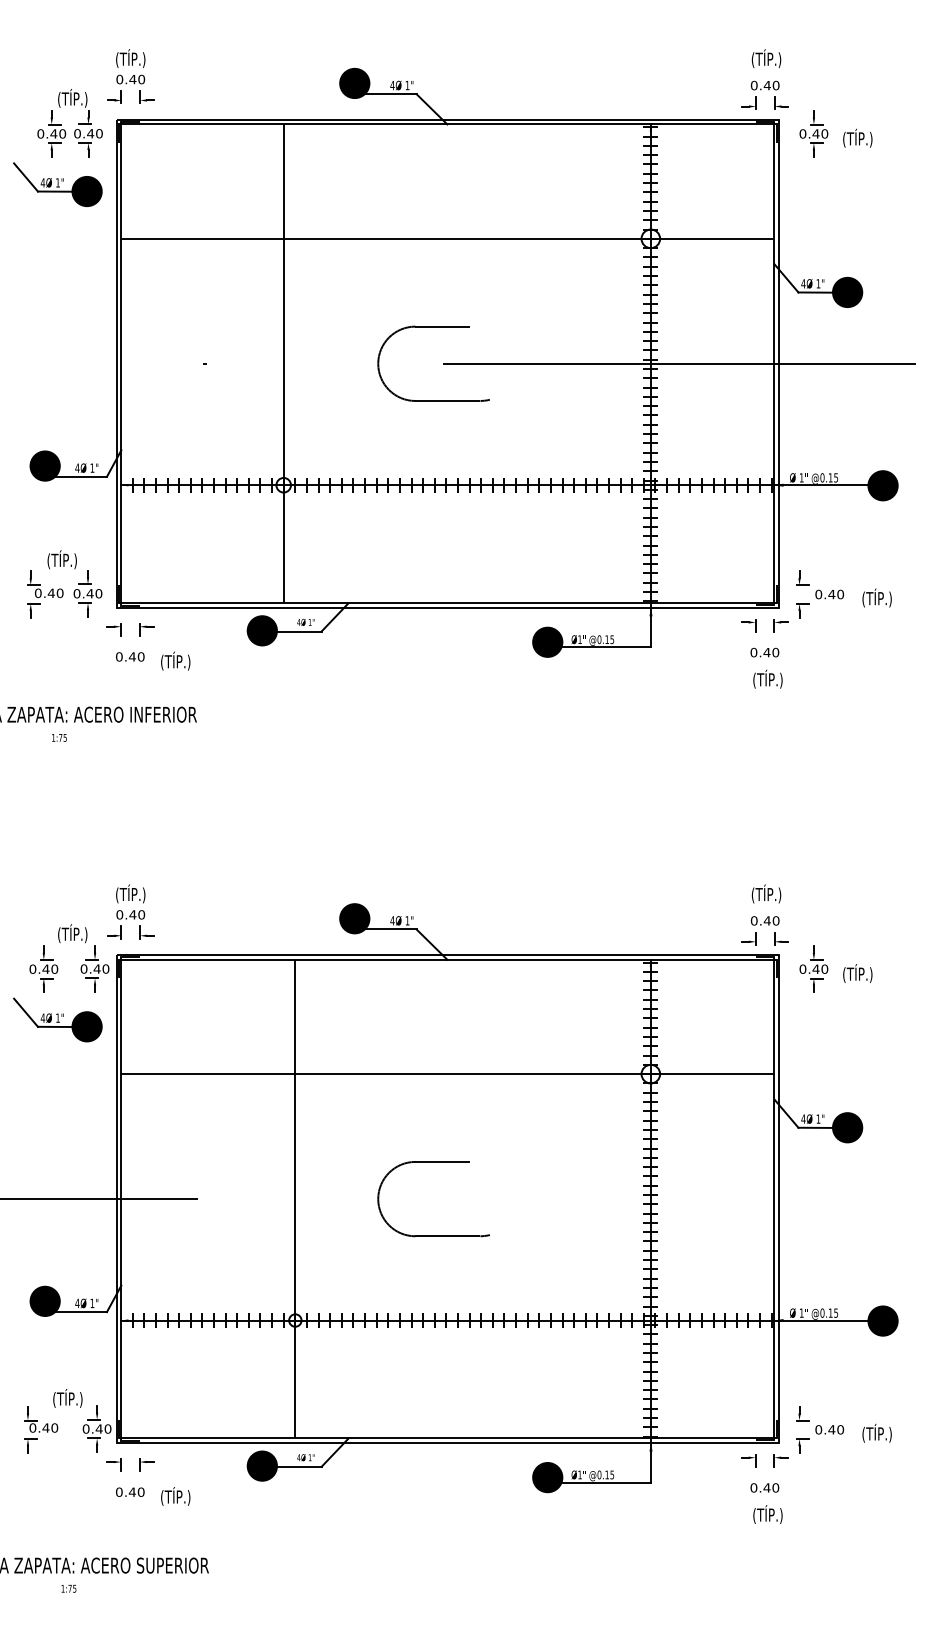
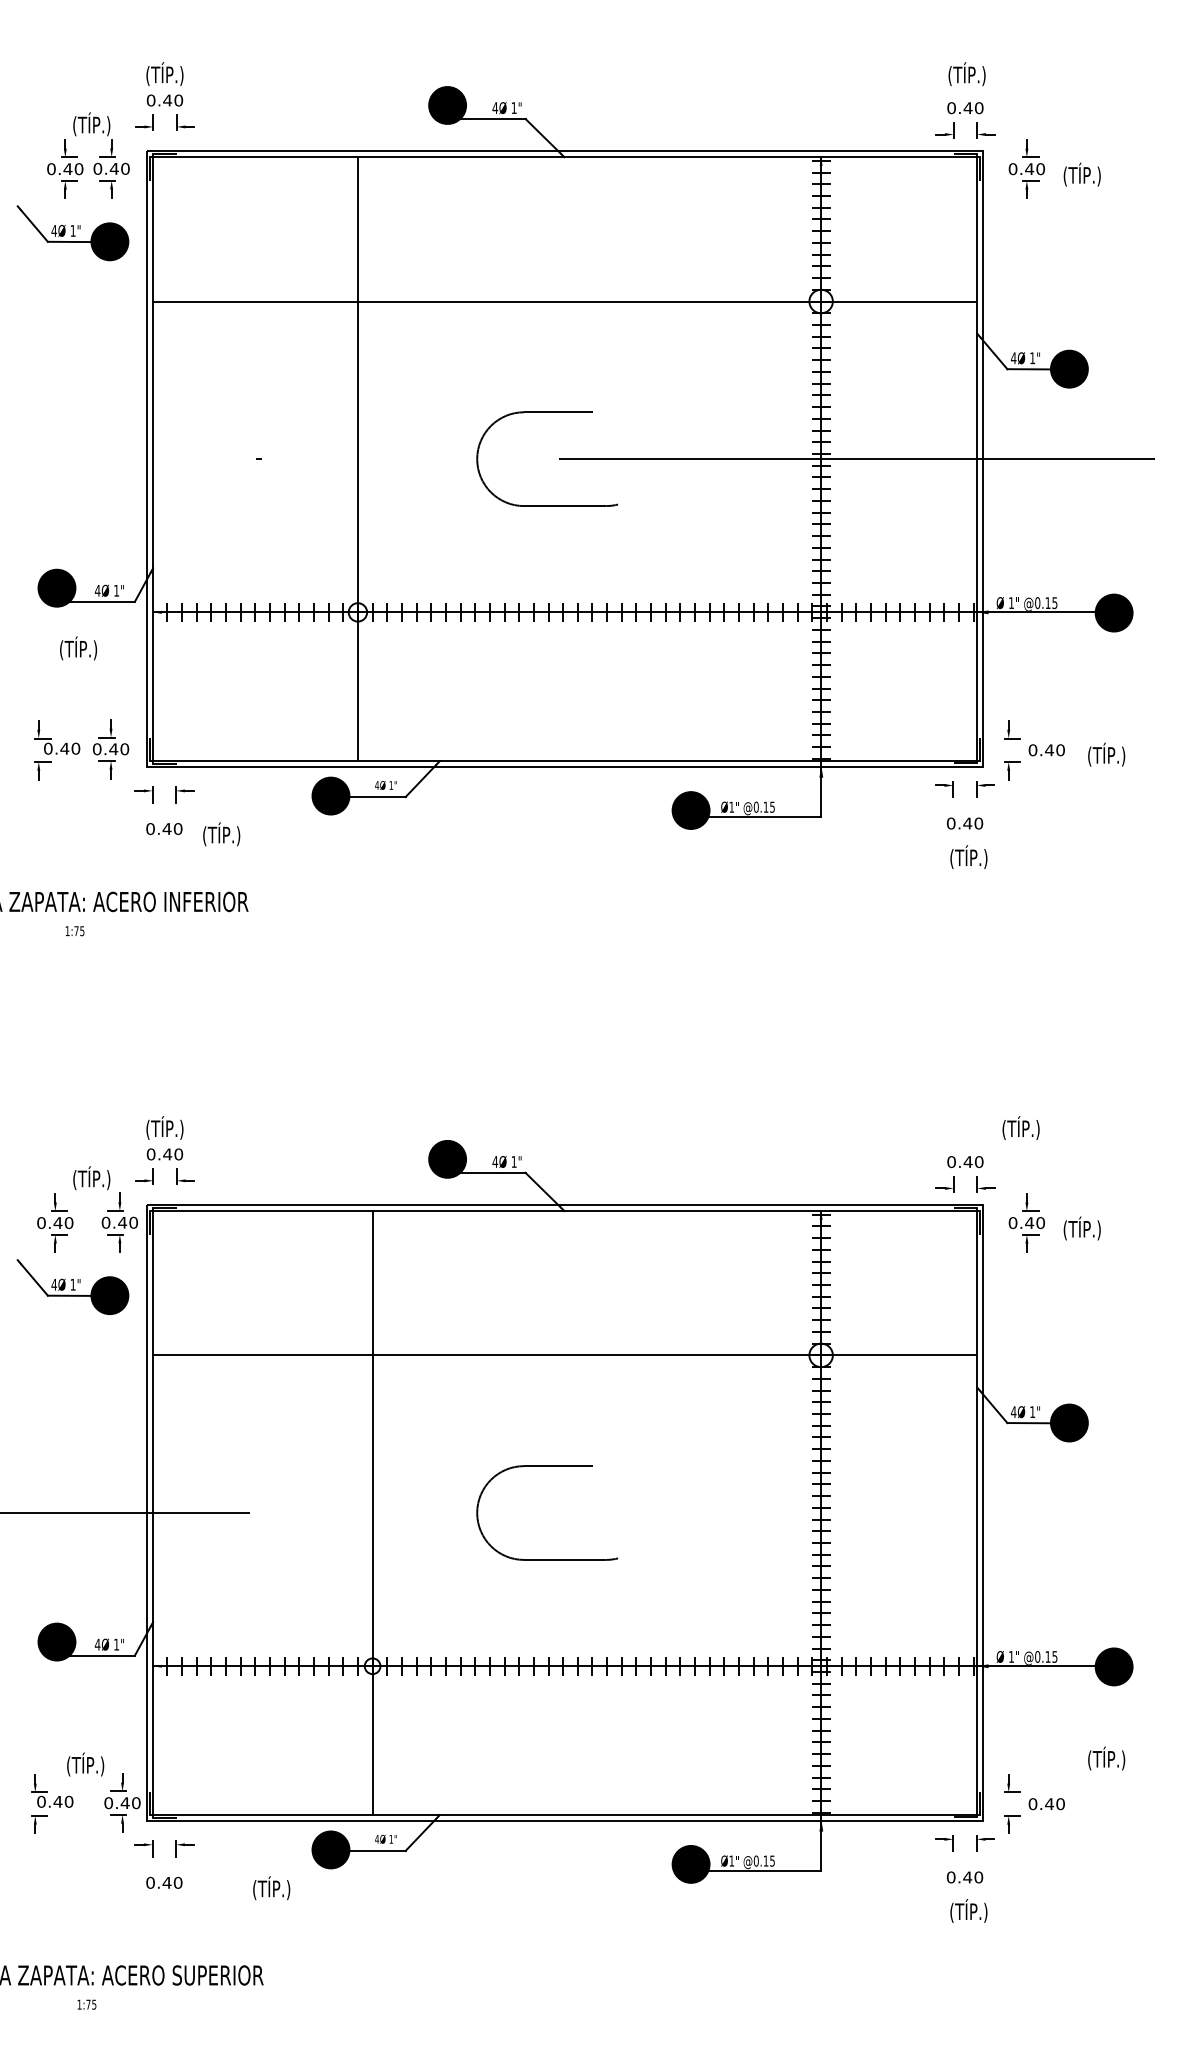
text: (62, 559) -> (78, 648), moved
text: (766, 893) -> (1020, 1127), moved
text: (877, 1433) -> (1106, 1758), moved
text: (175, 1496) -> (271, 1888), moved

